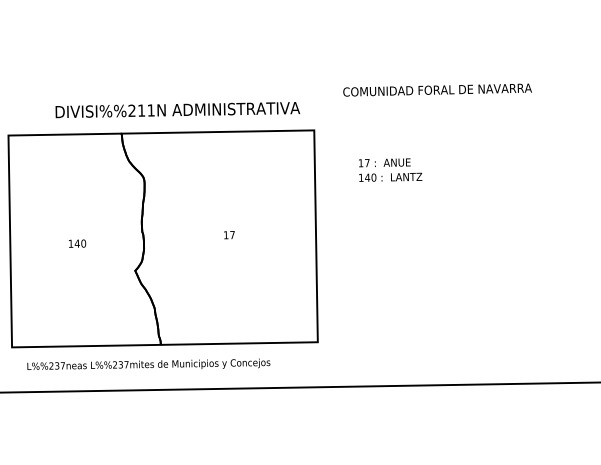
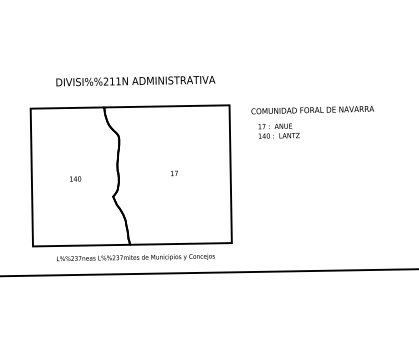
text: (437, 90) -> (312, 110), moved
text: (177, 110) -> (135, 81), moved
text: (148, 364) -> (135, 257), moved

